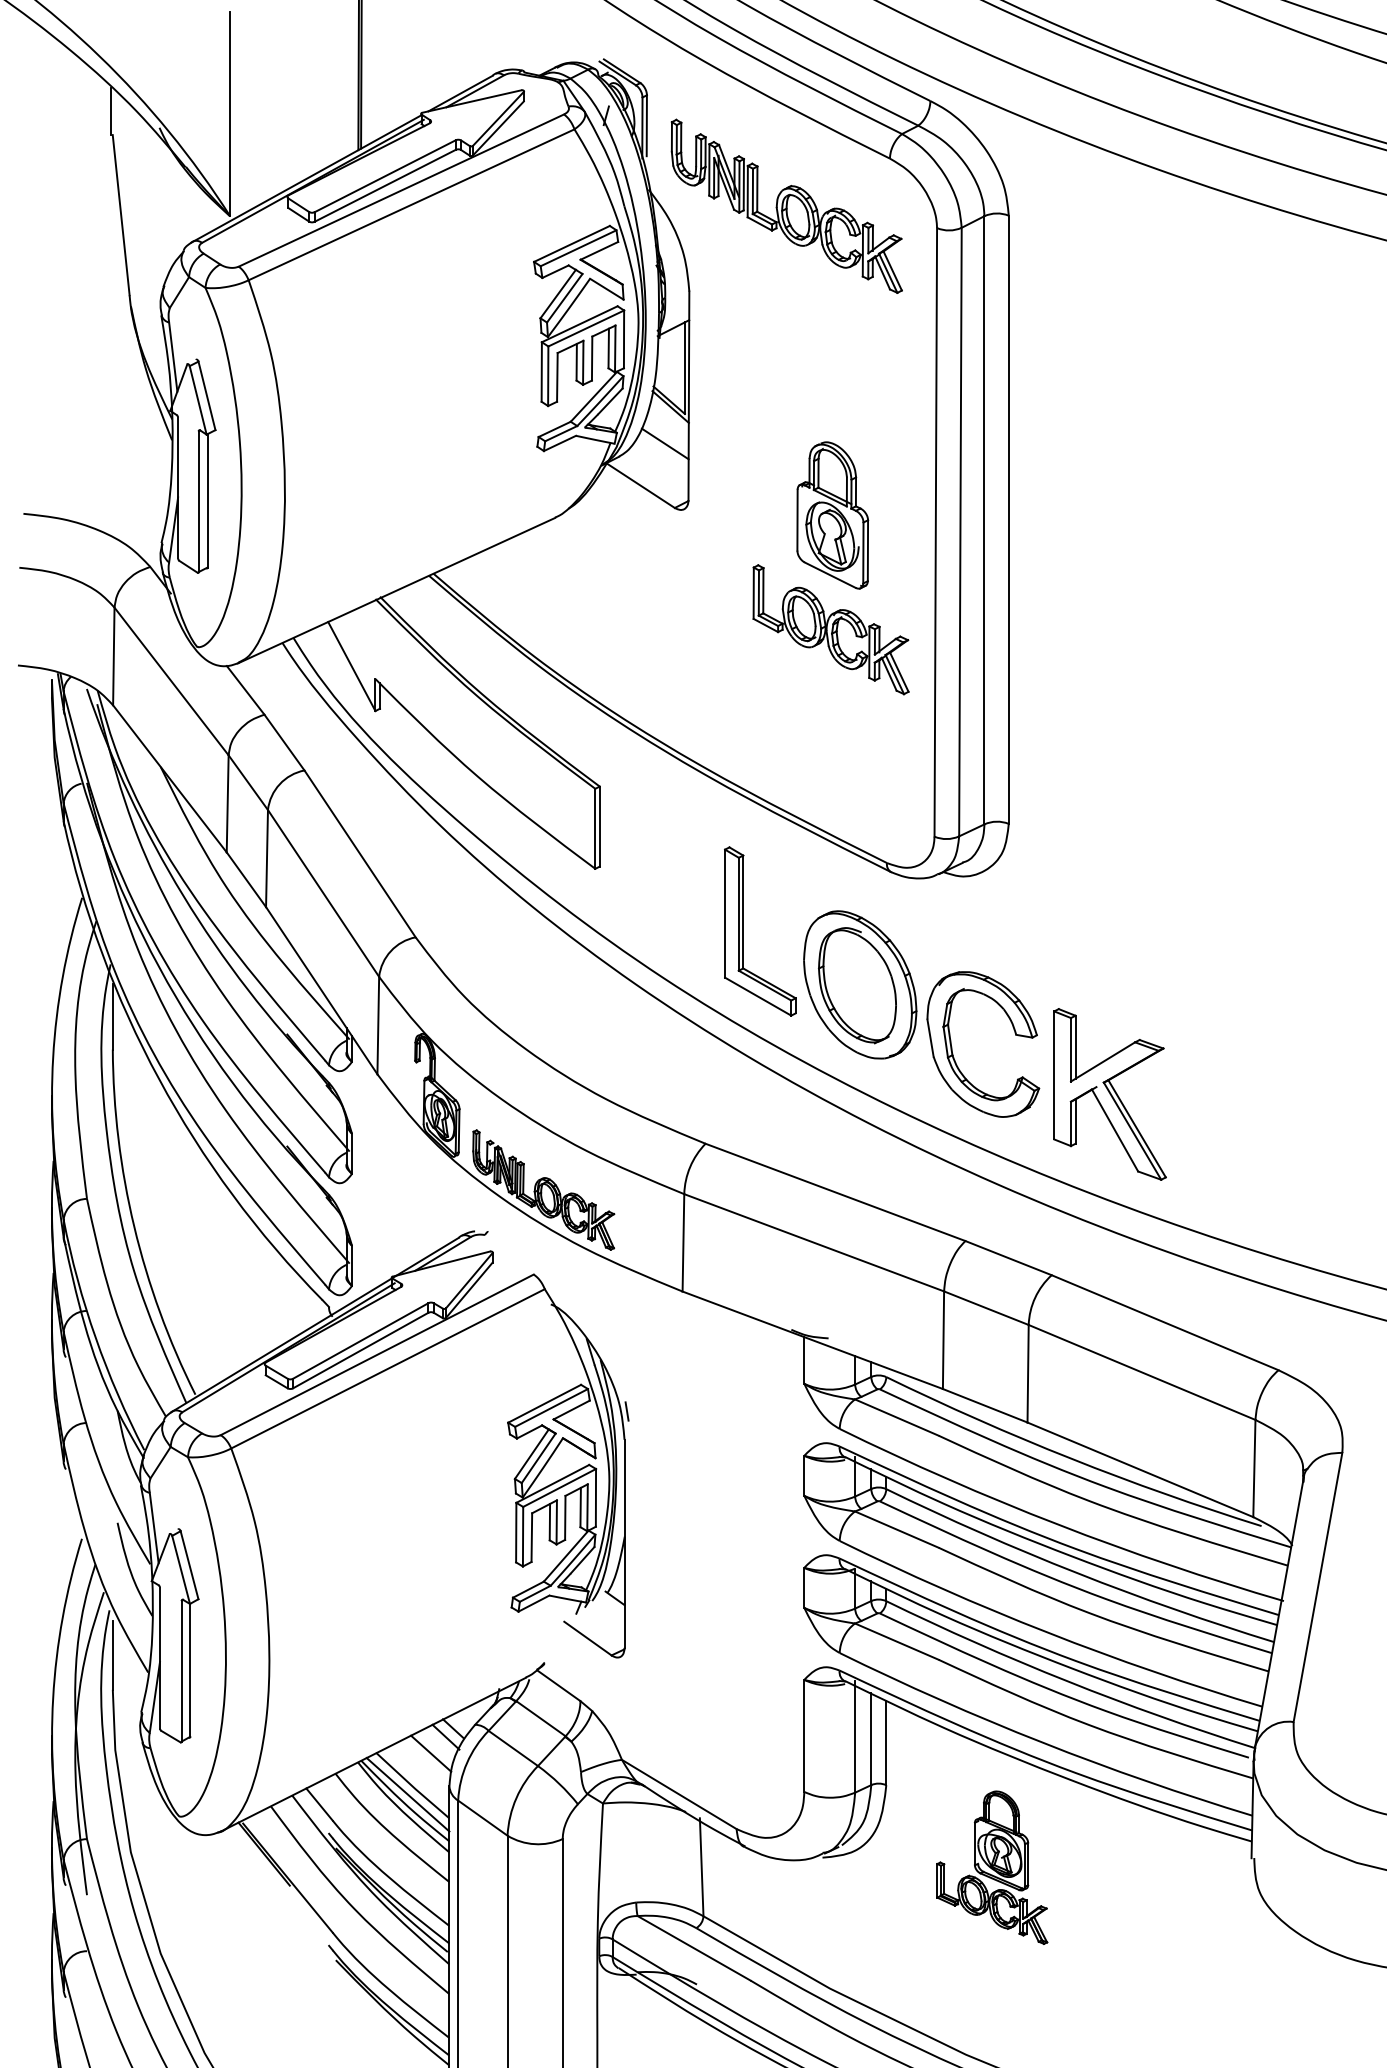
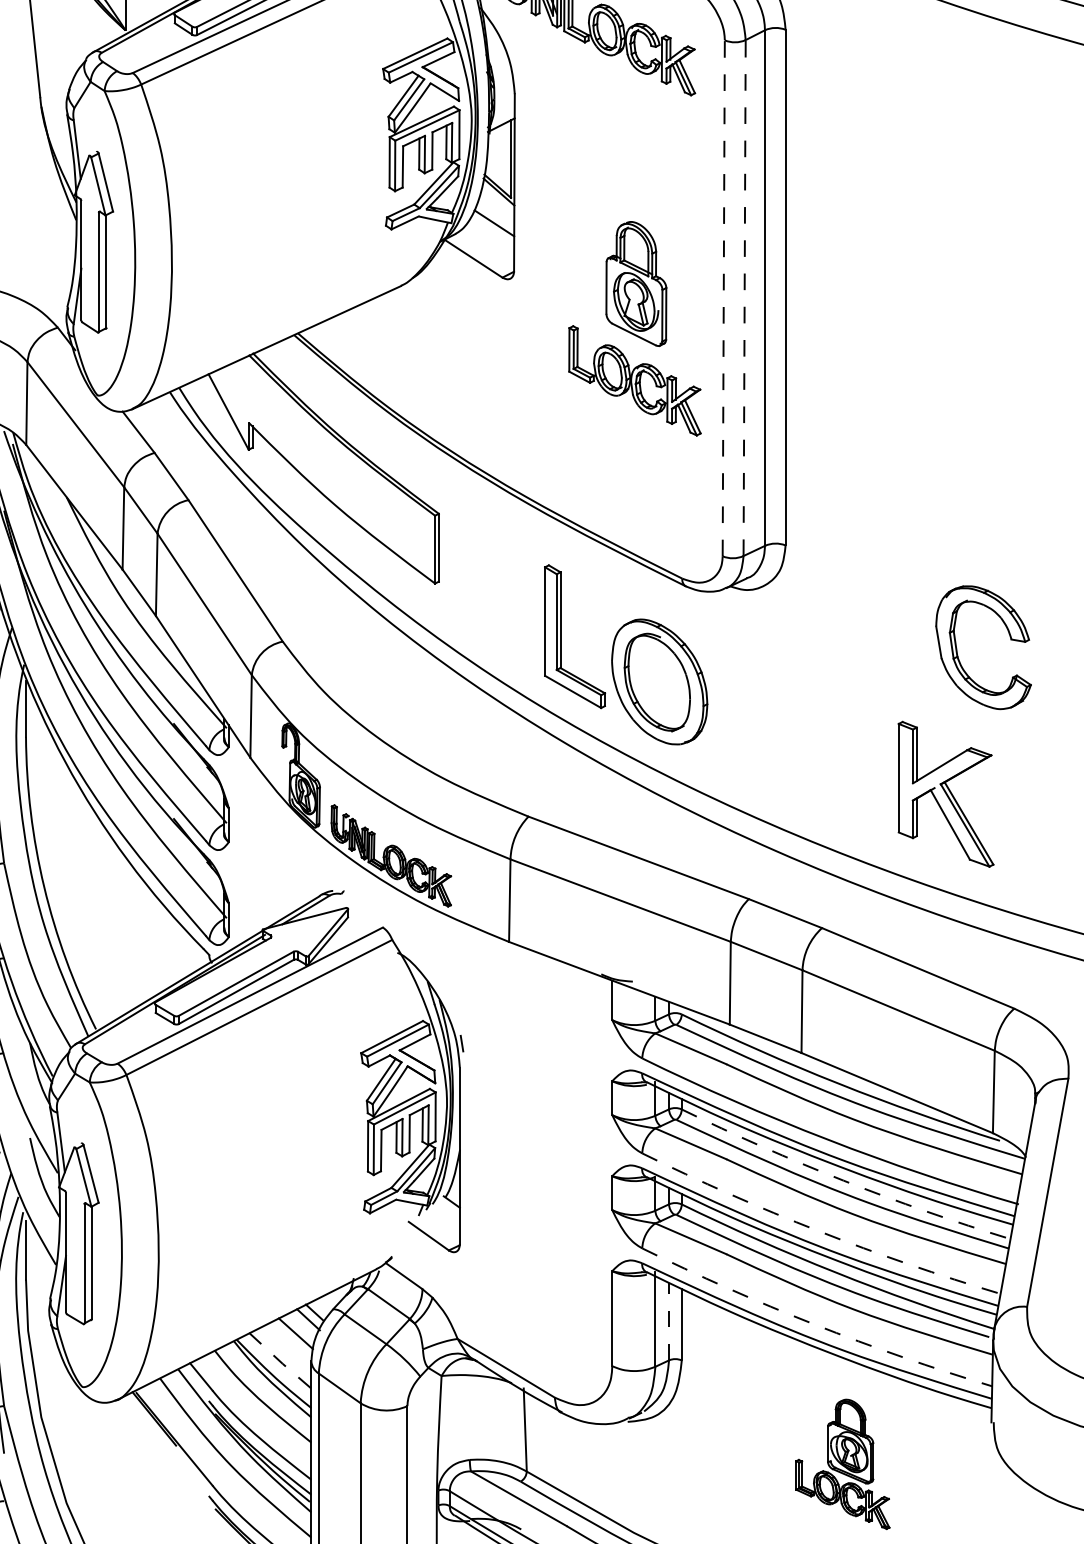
line: (935, 531) -> (723, 297), solid -> dashed
line: (960, 531) -> (744, 297), solid -> dashed
part: (952, 1046) -> (957, 649), moved
part: (1109, 1094) -> (945, 794), moved
arc: (1077, 1573) -> (843, 1180), solid -> dashed
arc: (1047, 1632) -> (818, 1230), solid -> dashed
line: (871, 1739) -> (669, 1321), solid -> dashed
arc: (1042, 1742) -> (814, 1324), solid -> dashed
line: (412, 1786) -> (280, 1361), solid -> dashed
line: (407, 1794) -> (275, 1368), removed
part: (992, 1867) -> (843, 1464), moved

